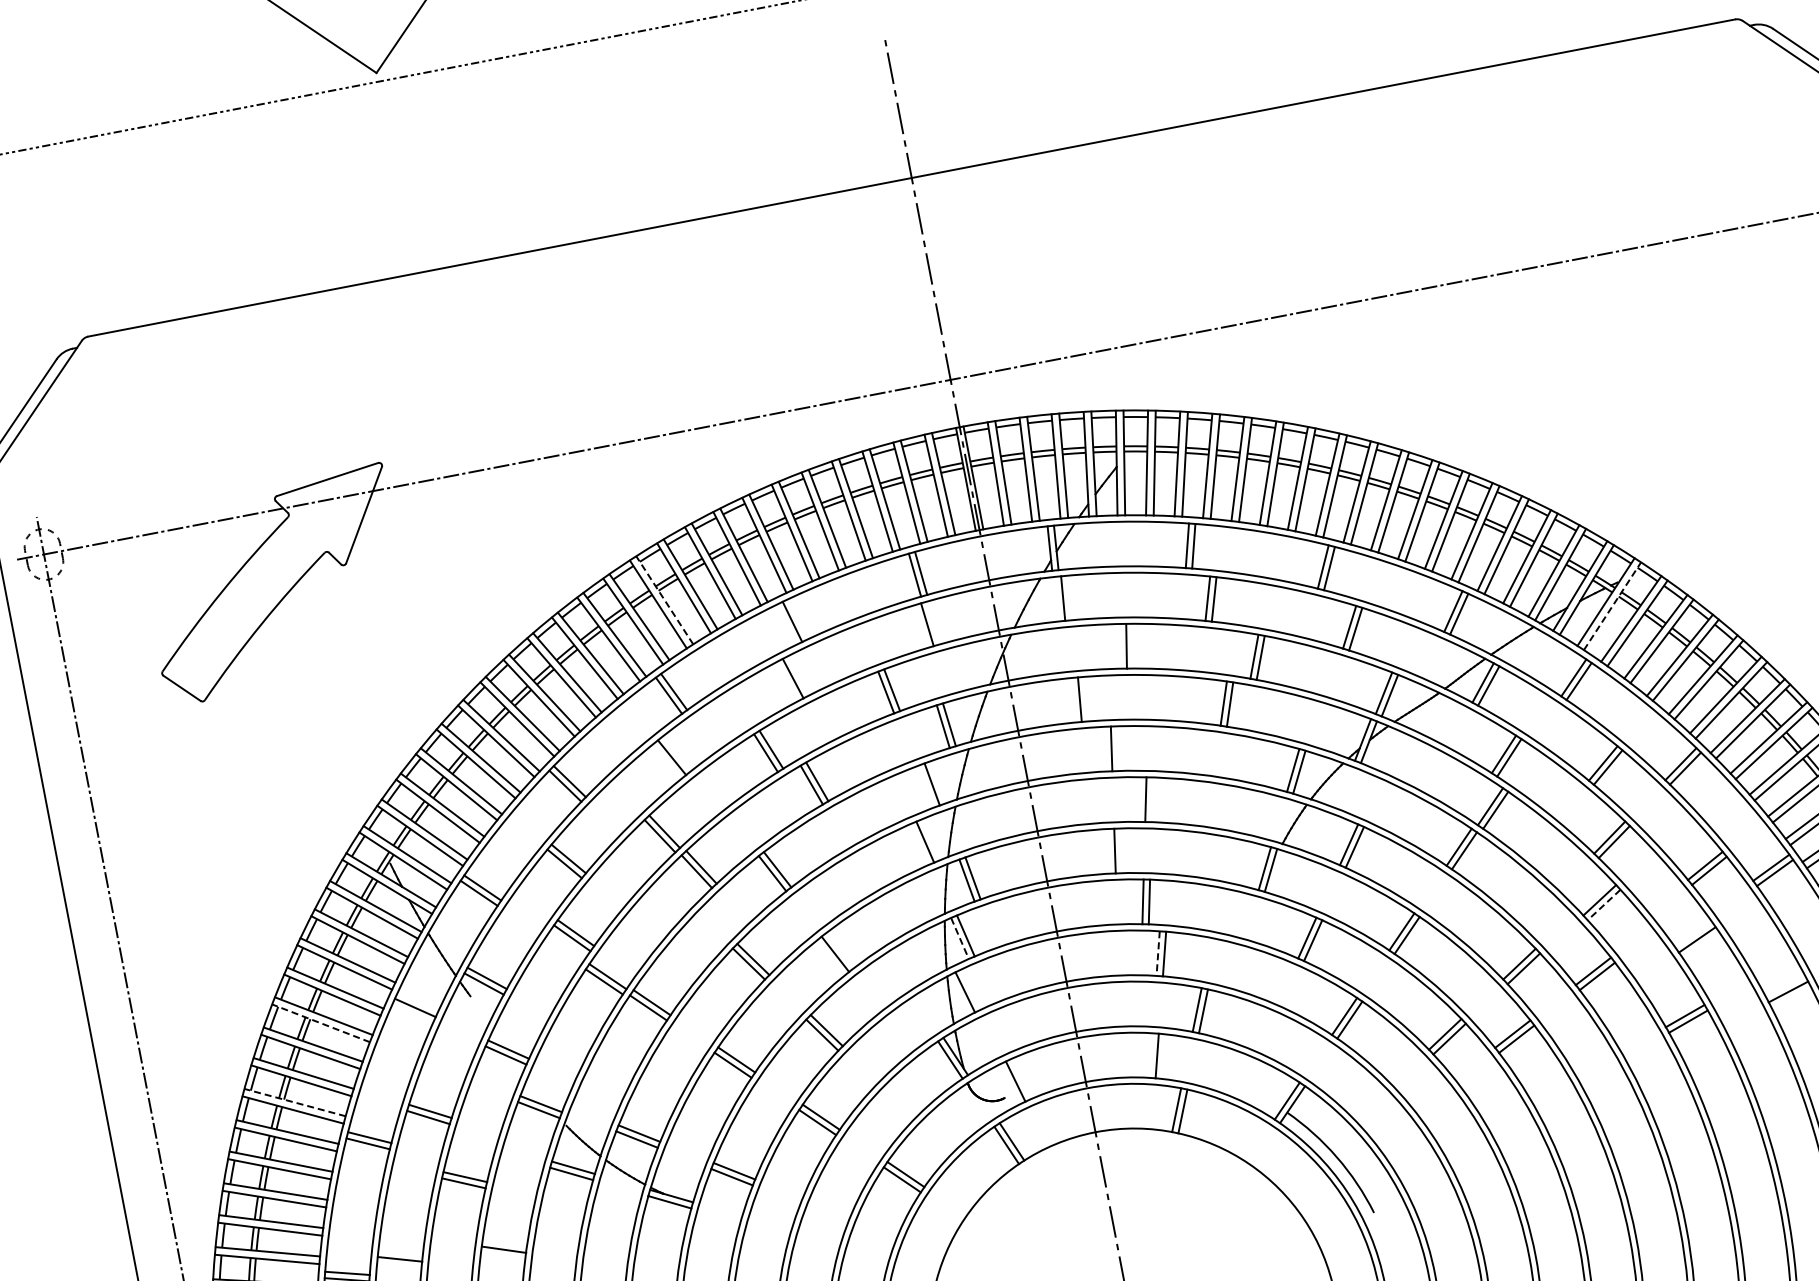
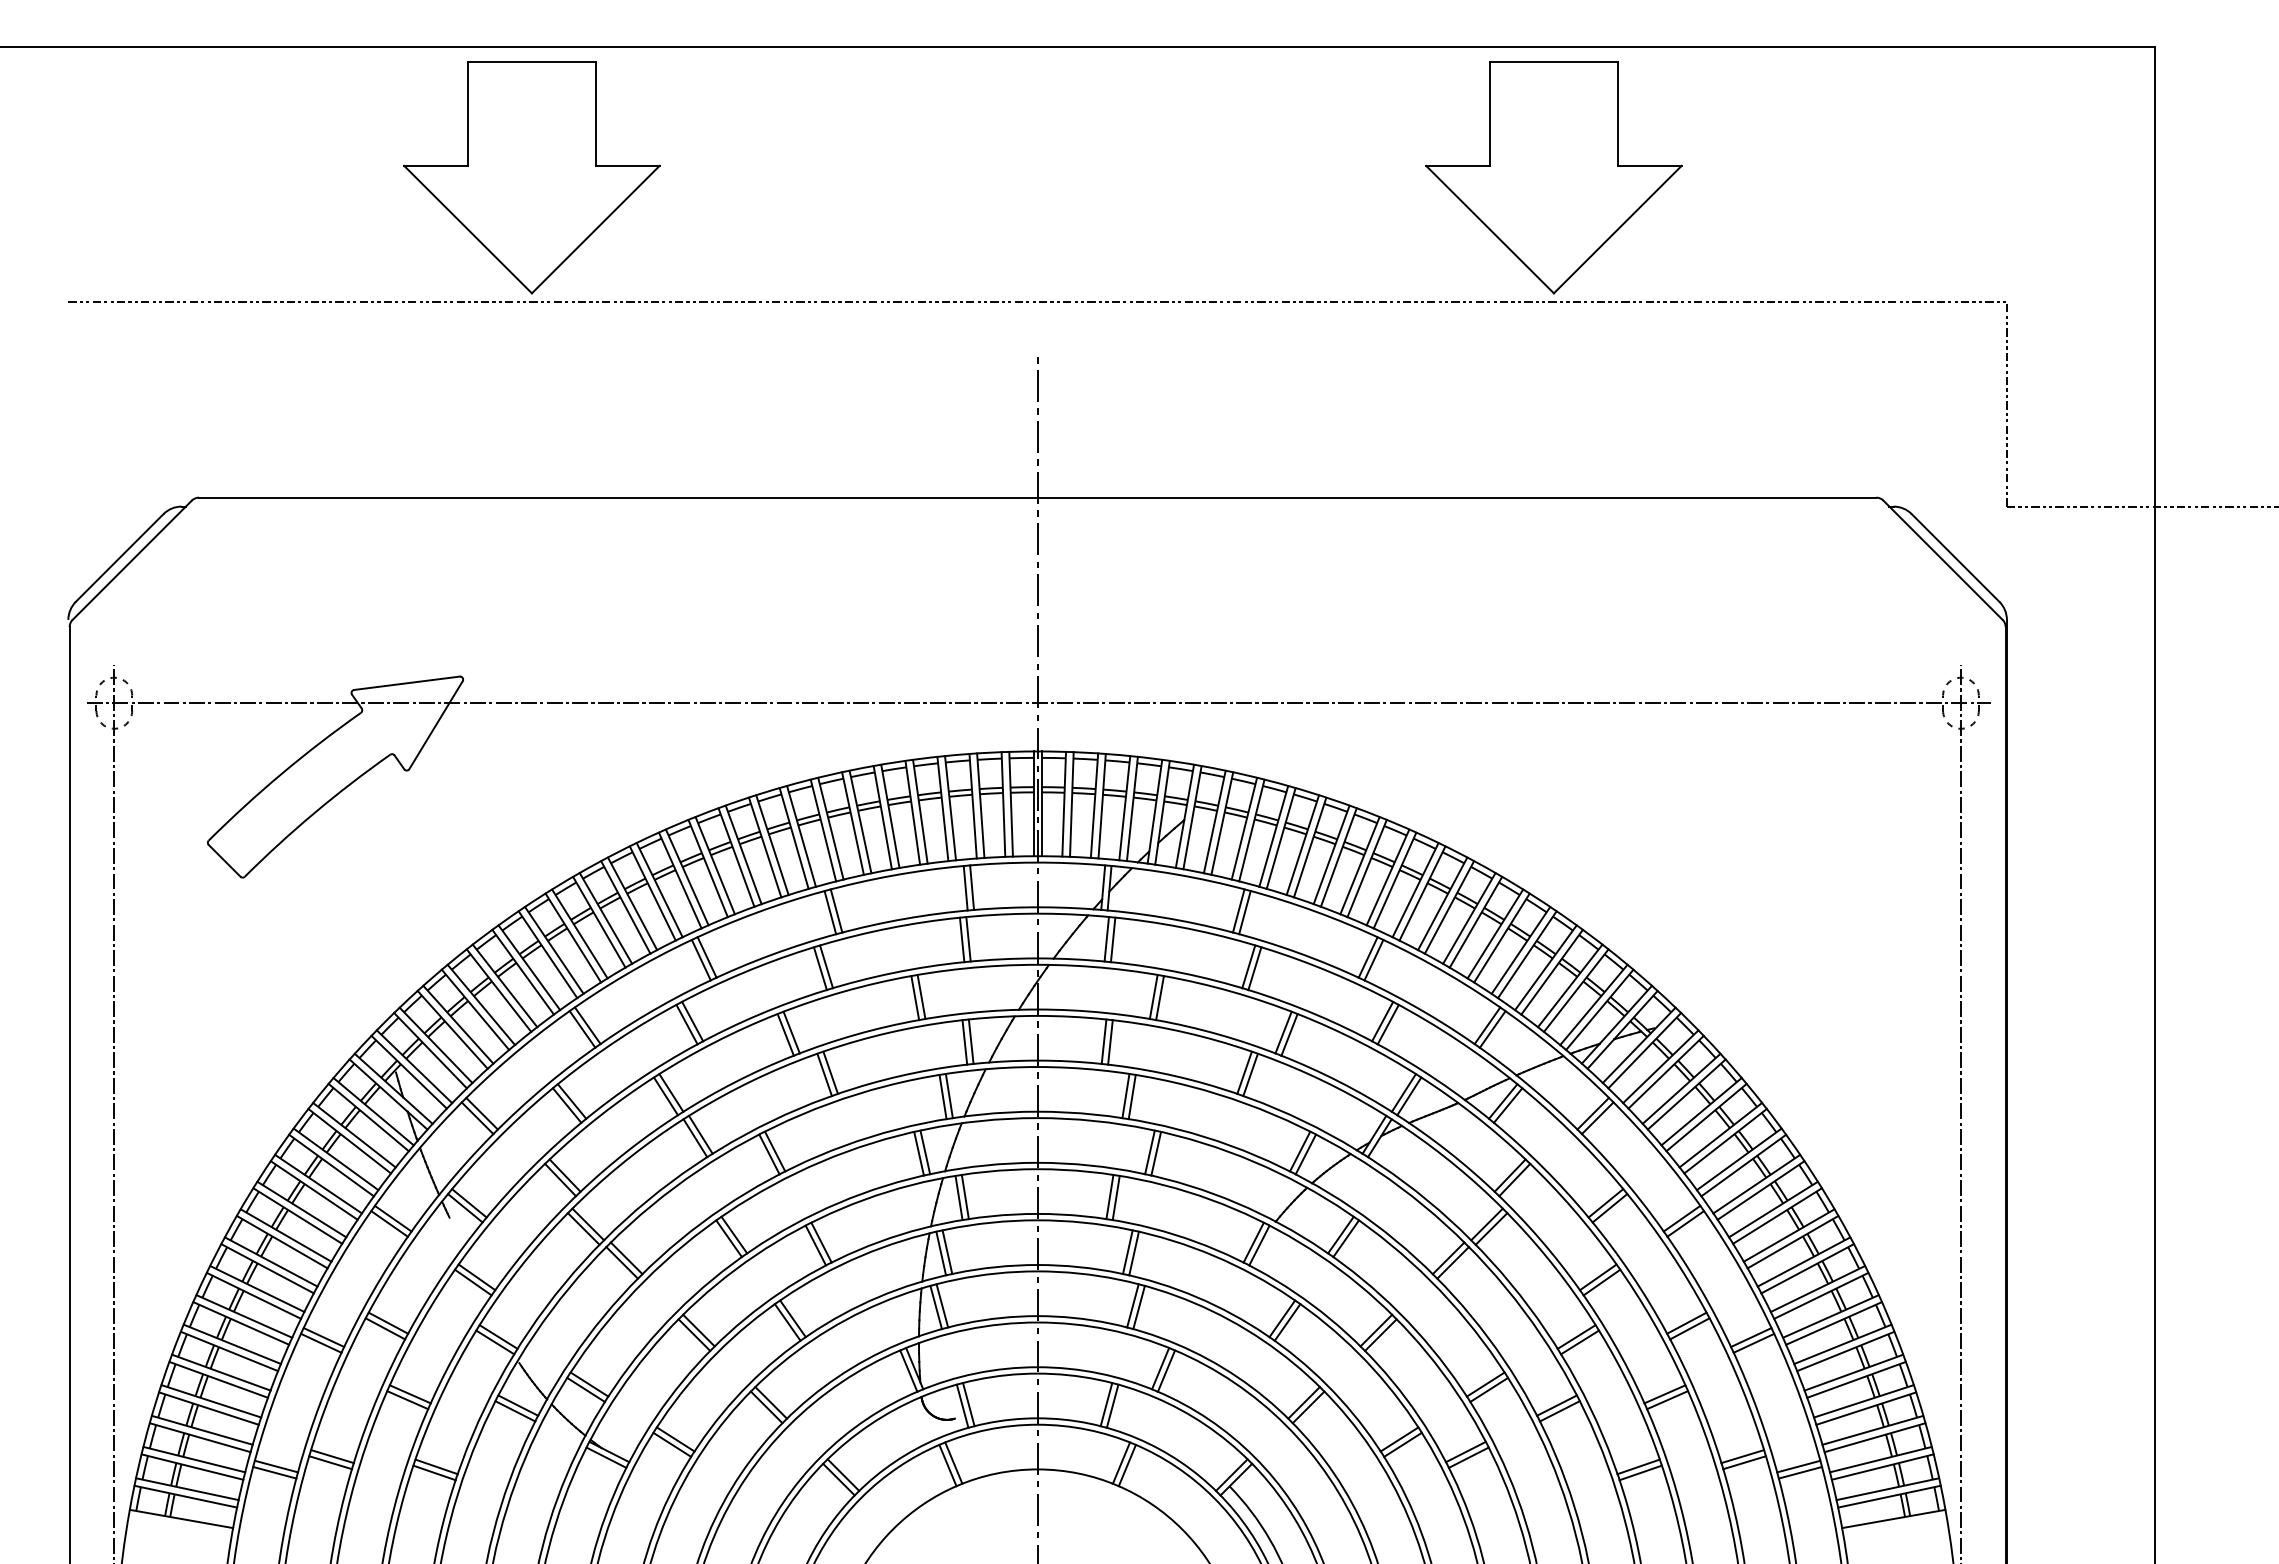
line: (1068, 597) -> (1112, 939), added
line: (664, 600) -> (715, 865), dashed -> solid
line: (1613, 605) -> (1645, 1050), dashed -> solid
line: (786, 624) -> (830, 912), added
line: (920, 626) -> (961, 939), added
line: (1120, 646) -> (1153, 997), added
line: (786, 681) -> (819, 968), added
line: (1086, 699) -> (1110, 1042), added
line: (1117, 748) -> (1131, 1096), added
line: (666, 761) -> (686, 1024), added
line: (937, 782) -> (948, 1096), added
line: (1152, 799) -> (1156, 1153), added
line: (918, 844) -> (918, 1153), added
line: (1120, 850) -> (1115, 1197), added
line: (1603, 905) -> (1579, 1342), dashed -> solid
line: (960, 939) -> (941, 1254), dashed -> solid
line: (1700, 945) -> (1666, 1400), added
line: (840, 950) -> (821, 1242), added
line: (1157, 954) -> (1132, 1306), dashed -> solid
line: (1785, 986) -> (1742, 1456), added
line: (971, 989) -> (942, 1305), added
line: (412, 1013) -> (389, 1223), added
line: (320, 1022) -> (297, 1215), dashed -> solid
line: (1150, 1055) -> (1106, 1404), added
line: (1009, 1083) -> (962, 1405), added
line: (294, 1102) -> (256, 1288), dashed -> solid
line: (504, 1243) -> (436, 1466), added
line: (400, 1252) -> (332, 1456), added

